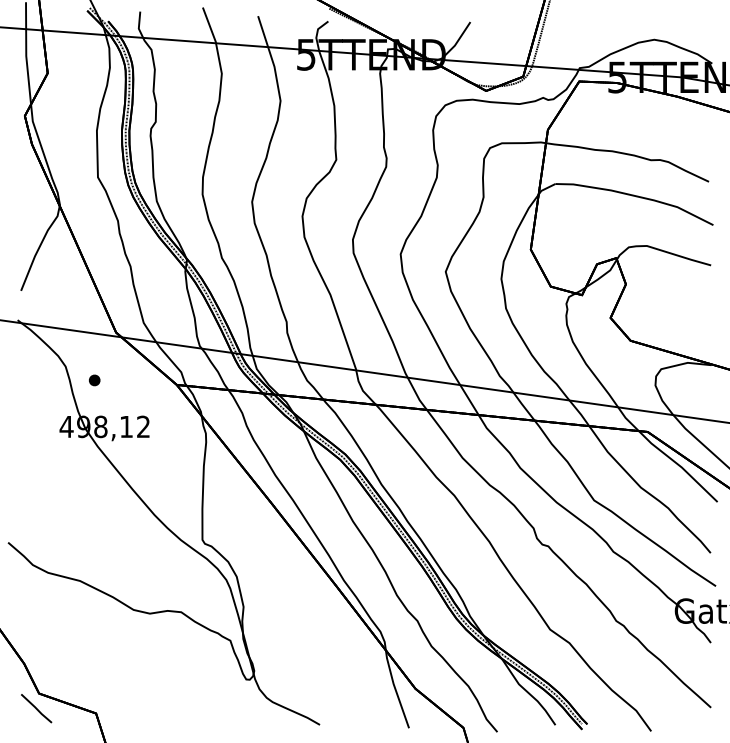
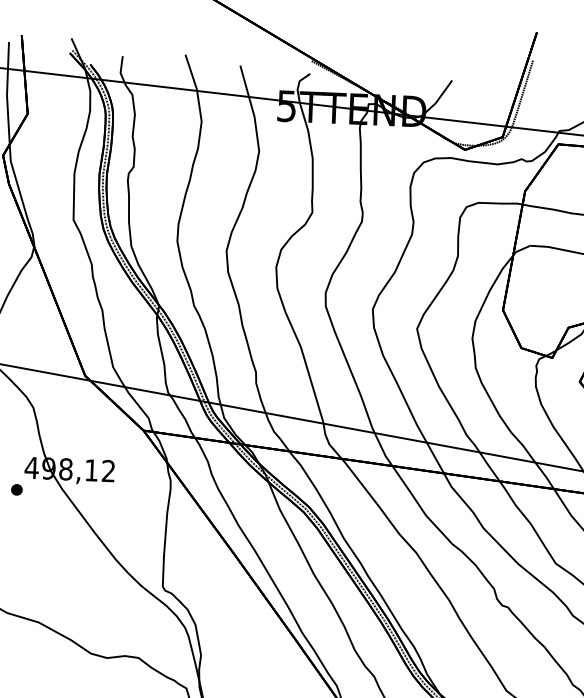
part: (94, 380) -> (16, 489), moved

